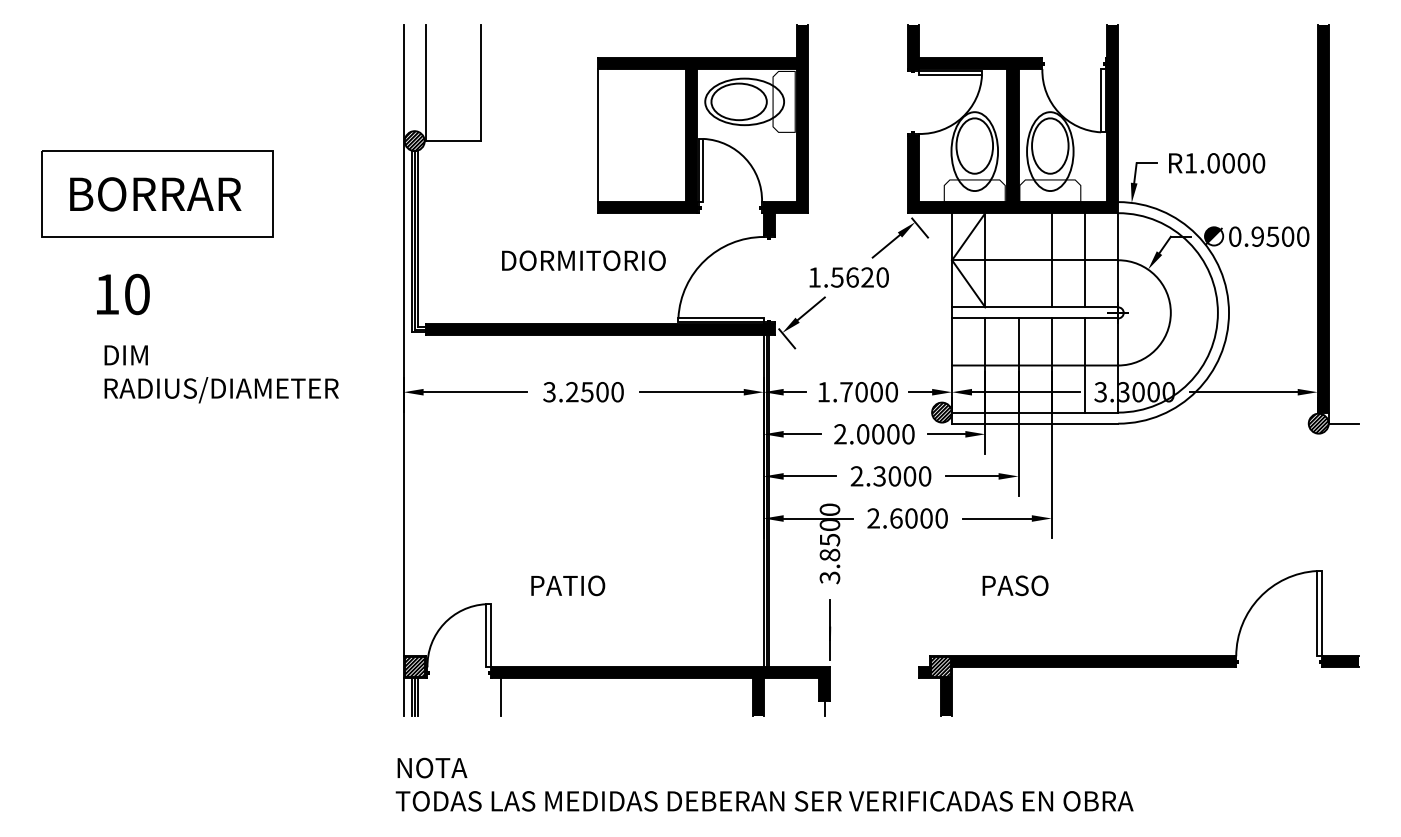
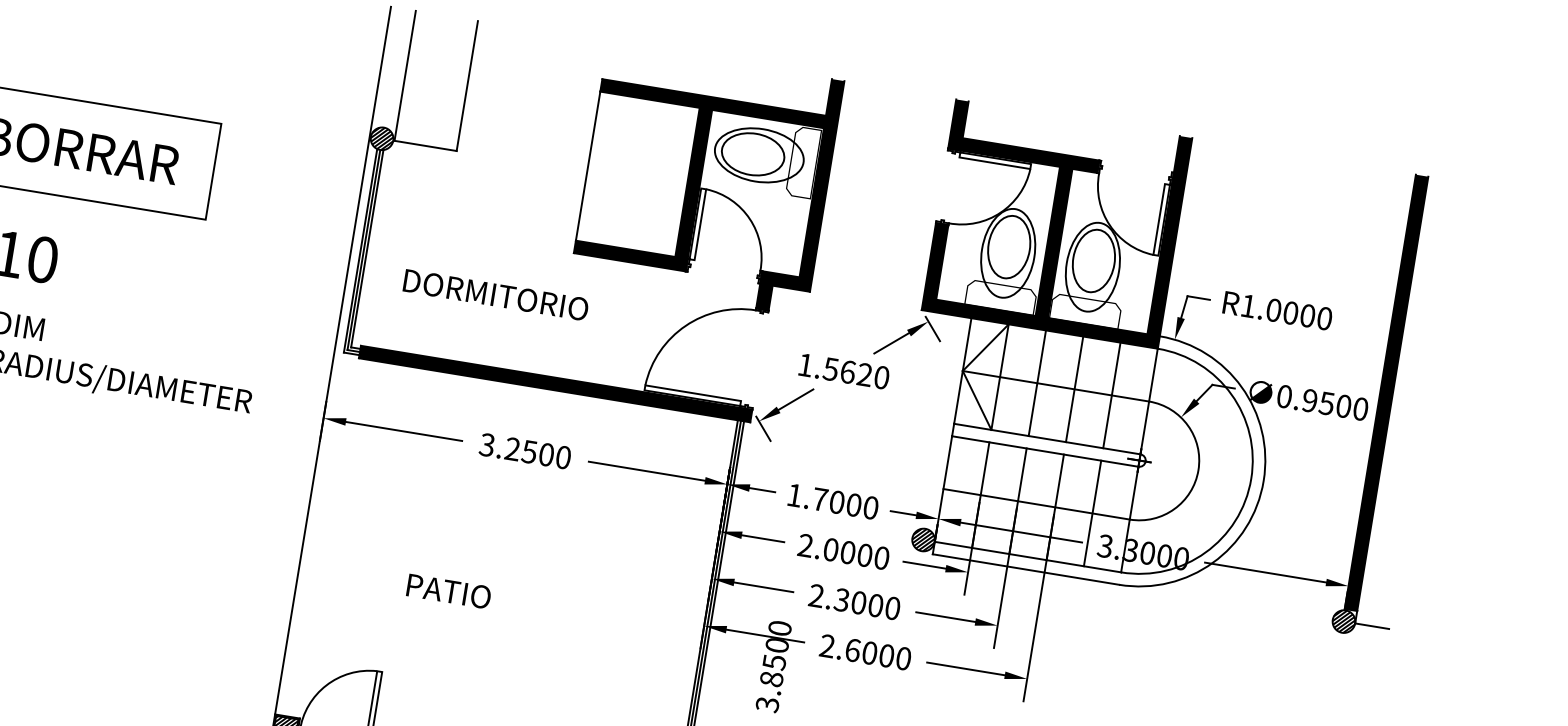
text: (583, 260) -> (495, 294), moved
line: (1018, 260) -> (1037, 383), added
text: (568, 585) -> (449, 591), moved

